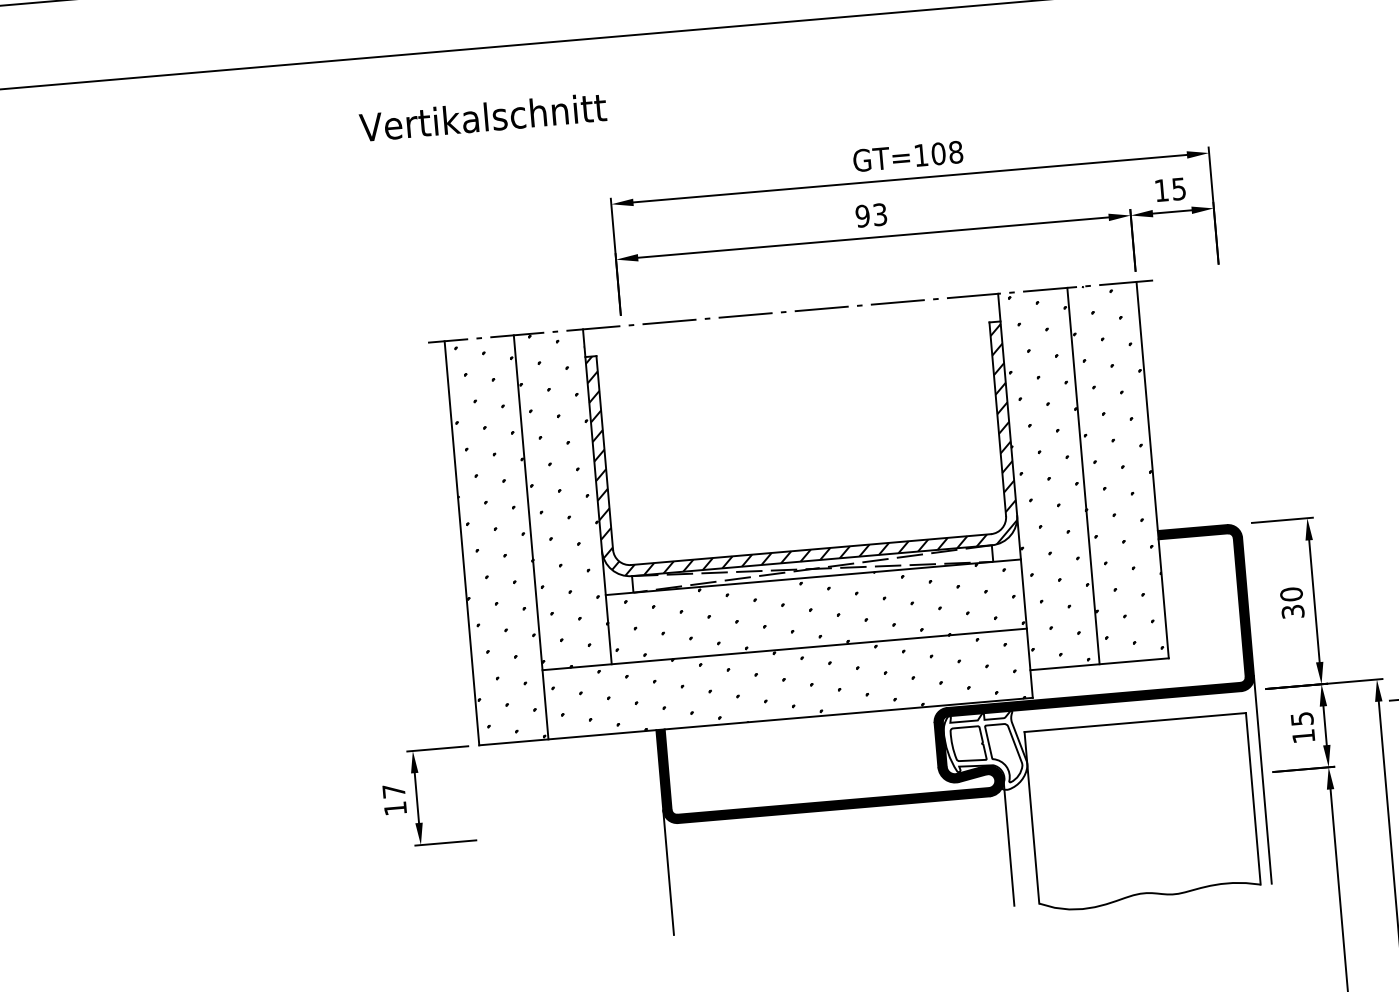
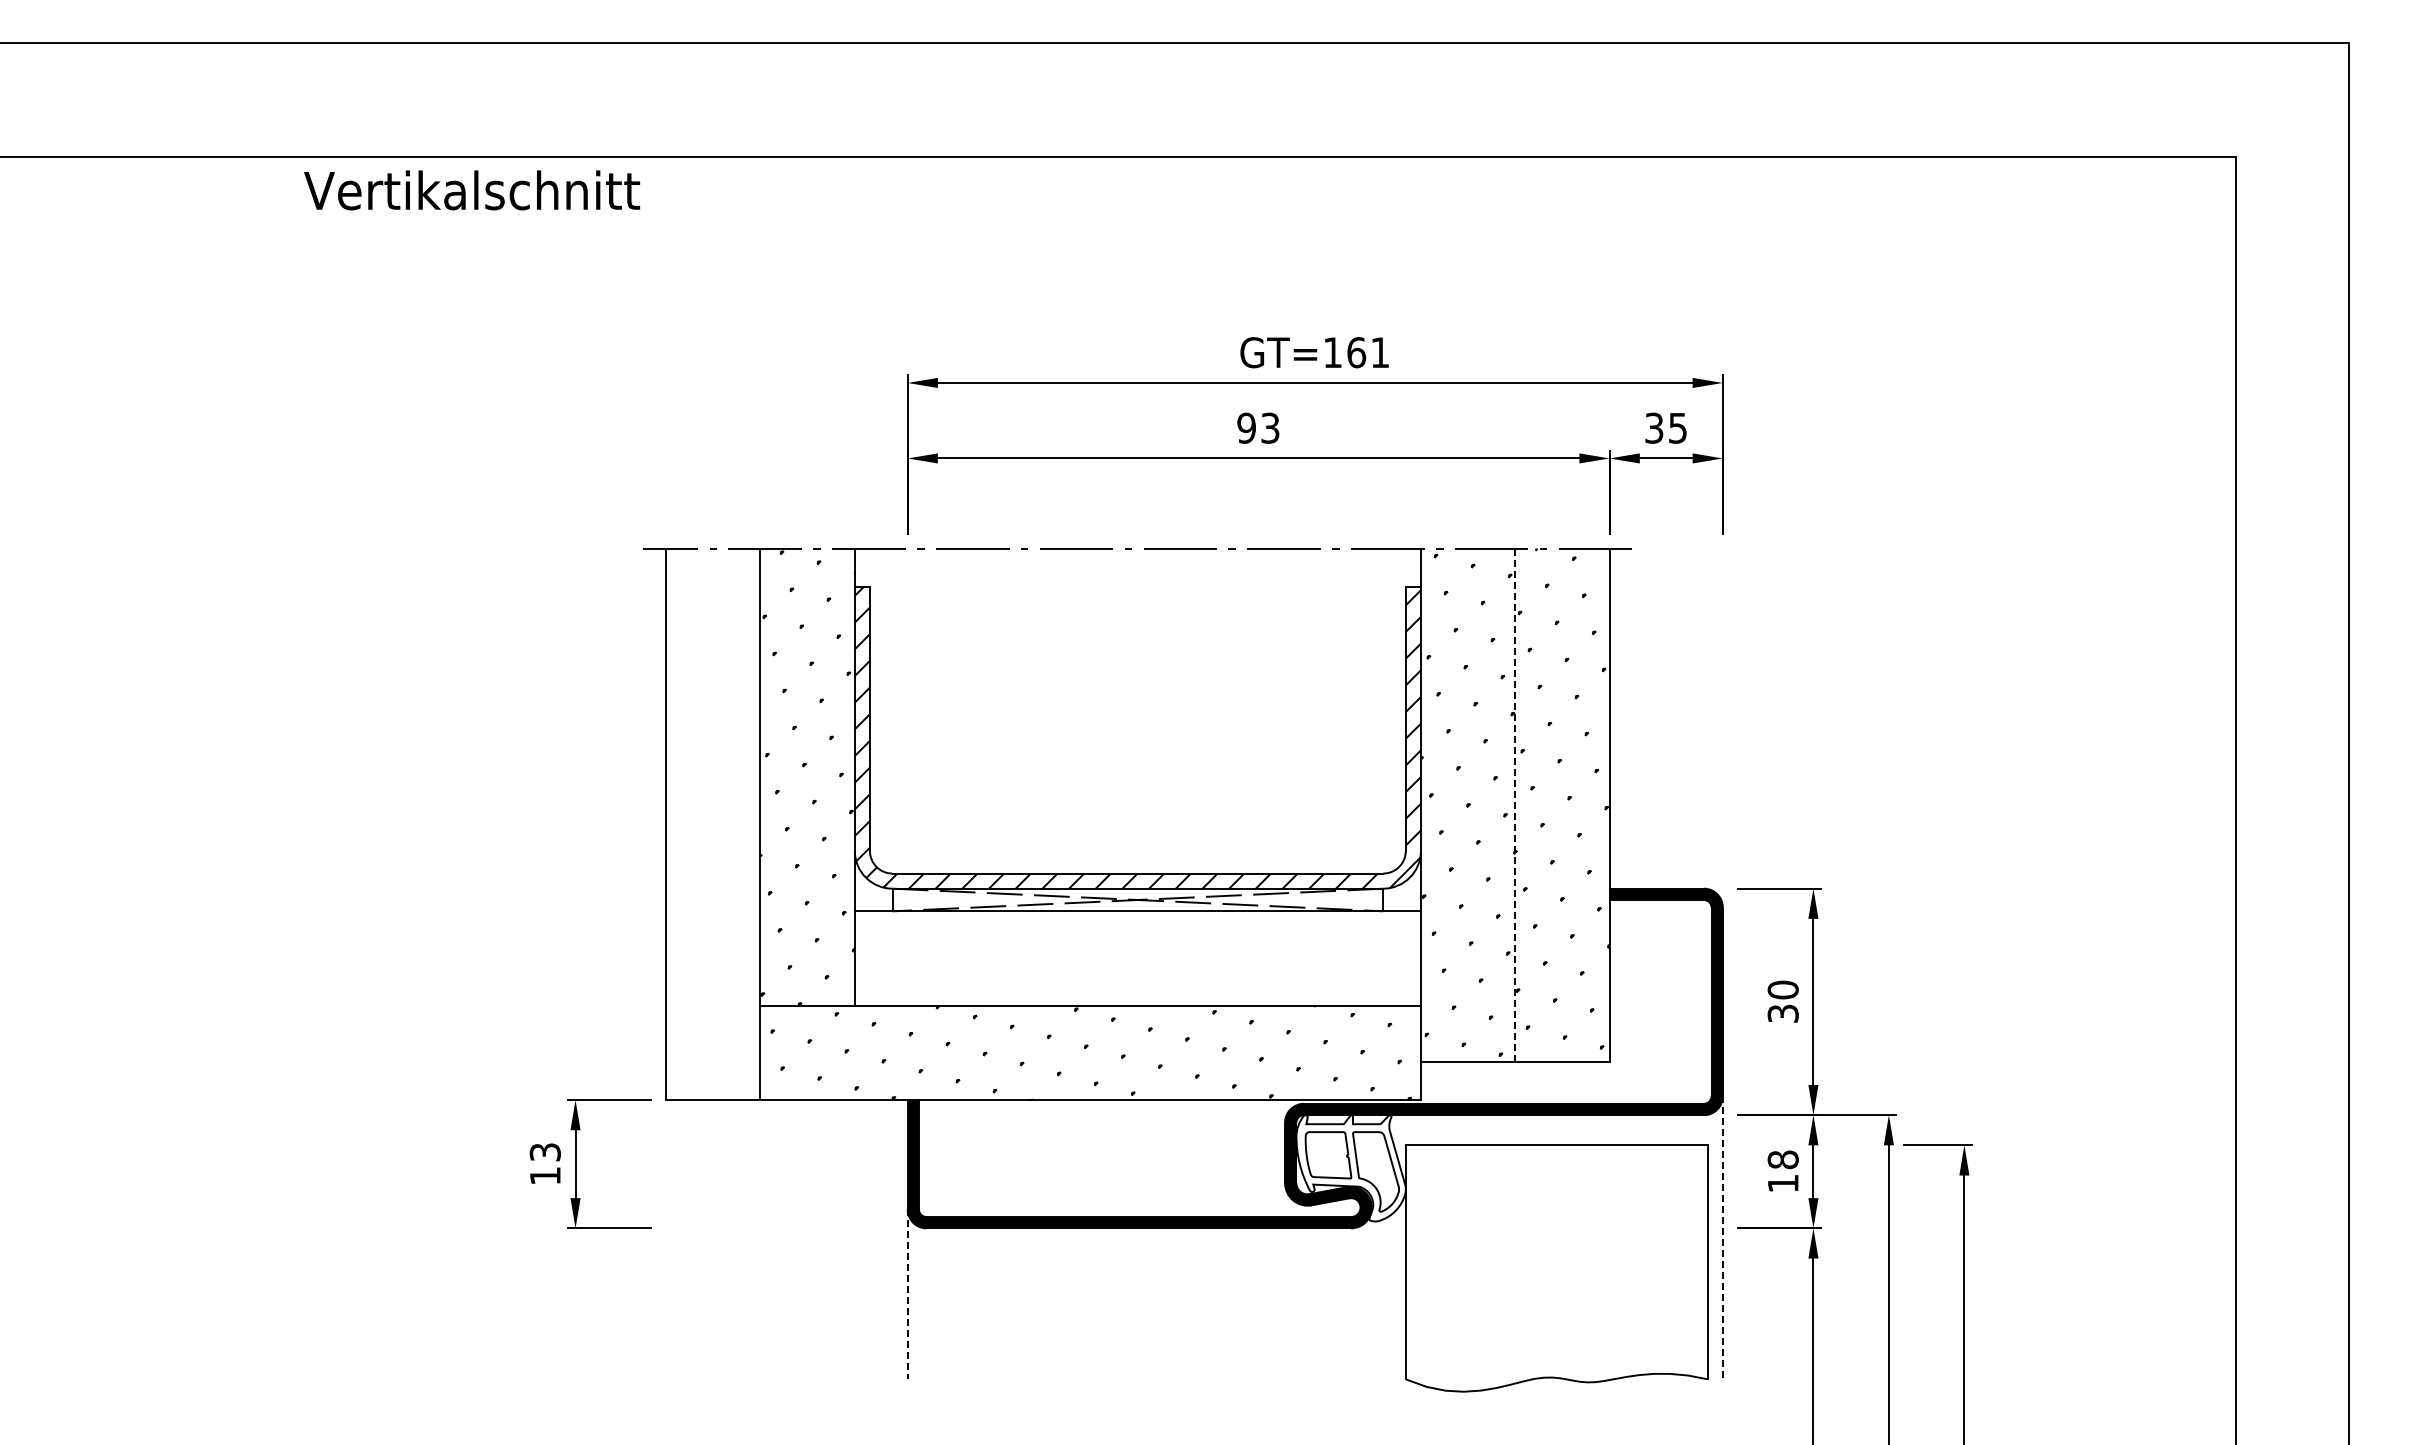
text: (483, 117) -> (472, 190), moved
text: (947, 152) -> (1368, 352), GT=108 -> GT=161
text: (1161, 190) -> (1654, 427), 15 -> 35
line: (1083, 475) -> (1515, 805), solid -> dashed
hatch: (496, 542) -> (713, 827), removed
hatch: (815, 611) -> (1136, 958), removed
text: (1301, 718) -> (1782, 1159), 15 -> 18
line: (1262, 779) -> (1722, 1237), solid -> dashed
text: (393, 791) -> (544, 1152), 17 -> 13
line: (1008, 842) -> (1371, 1293), removed
line: (668, 872) -> (907, 1294), solid -> dashed

